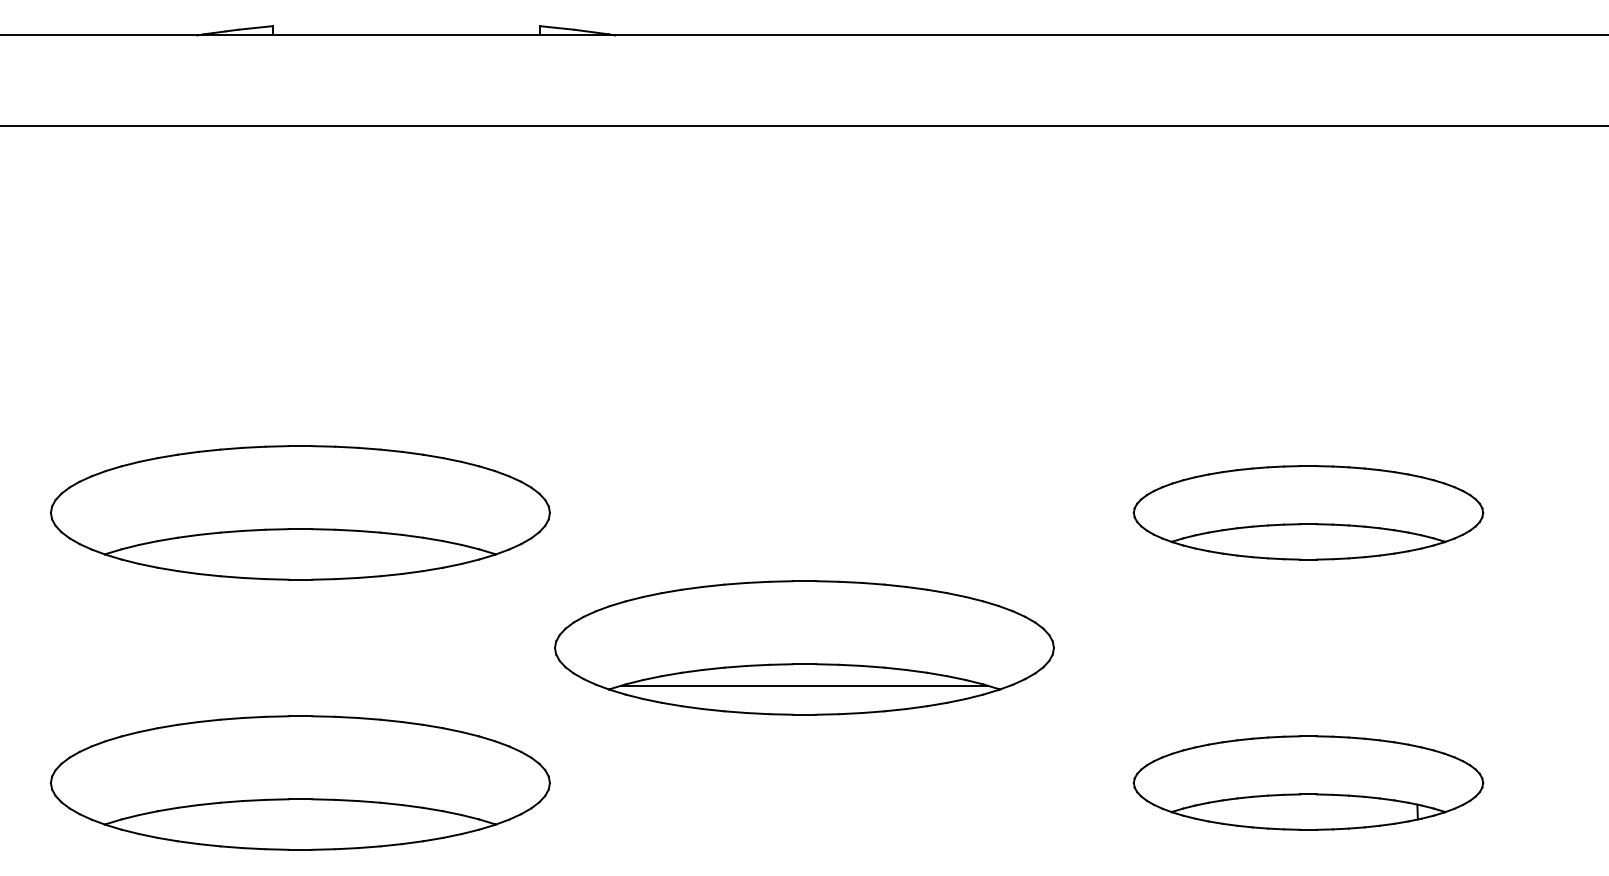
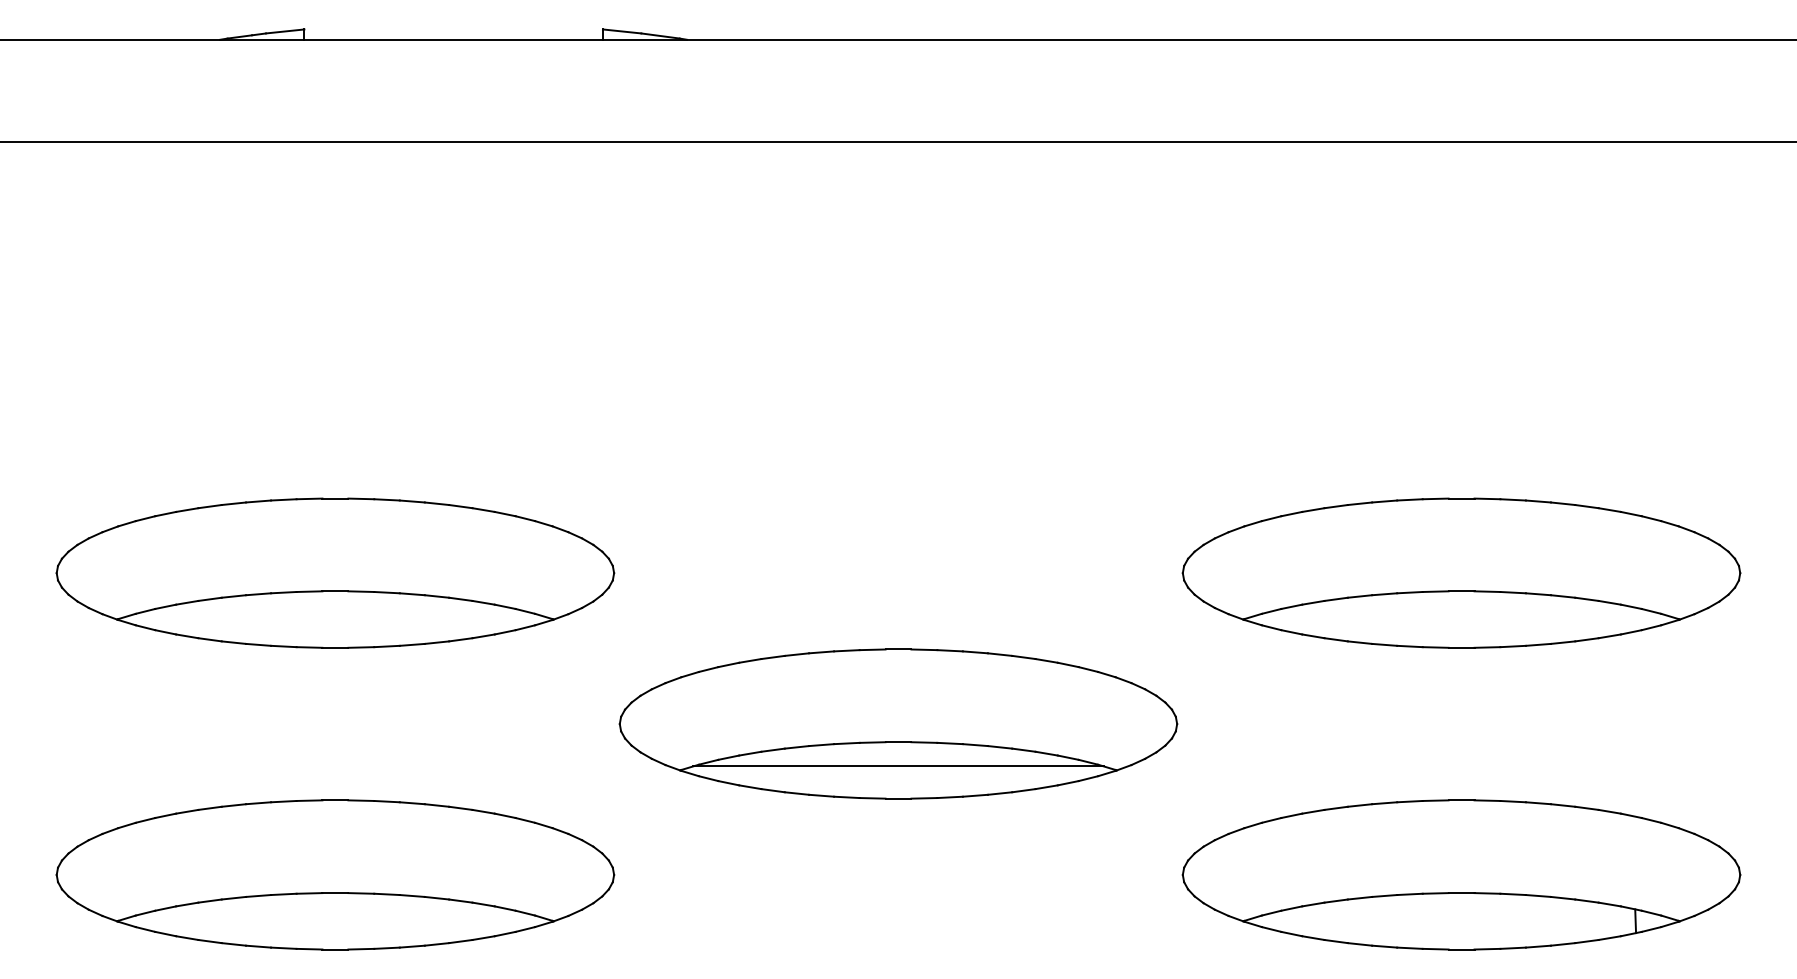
part: (1308, 512) -> (1461, 572), size x1.43
part: (1308, 782) -> (1461, 874), size x1.43

